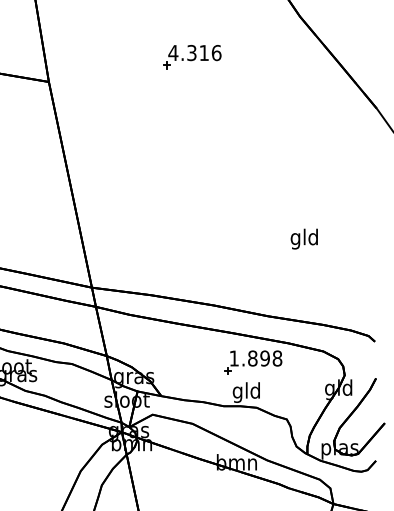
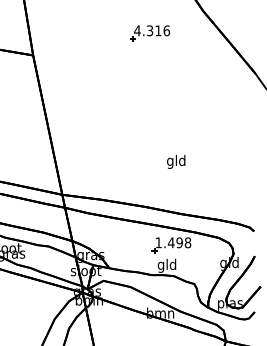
part: (192, 56) -> (150, 33), moved
text: (304, 238) -> (176, 161), moved
text: (251, 358) -> (170, 242), 1.898 -> 1.498

